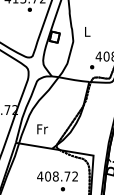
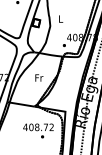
text: (42, 128) -> (39, 77), moved

